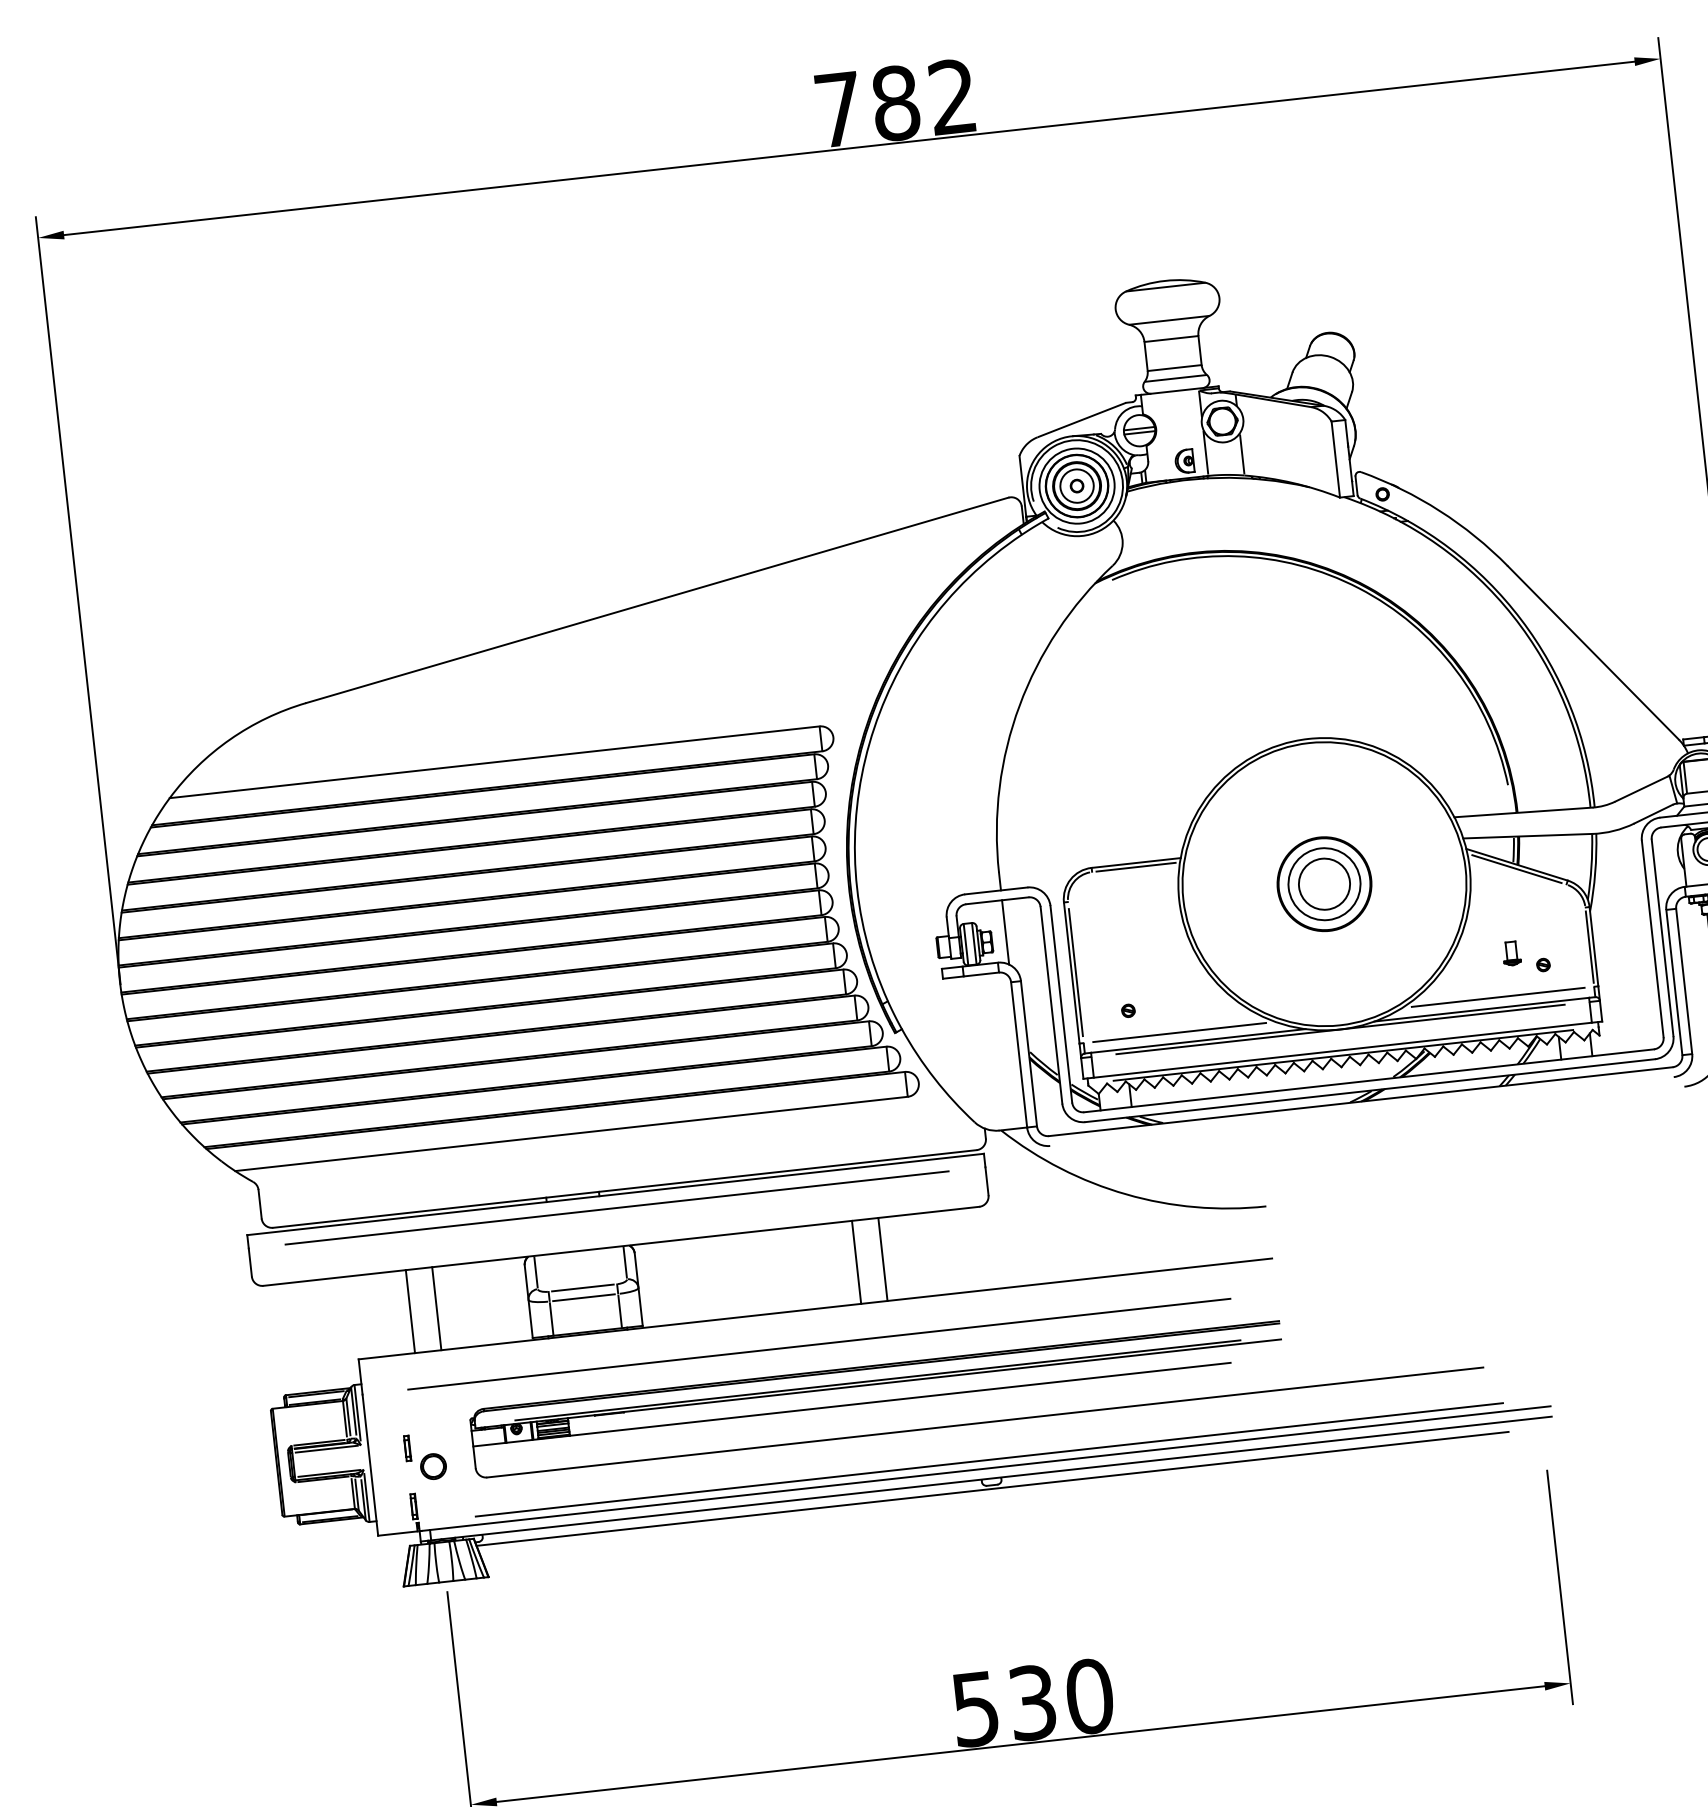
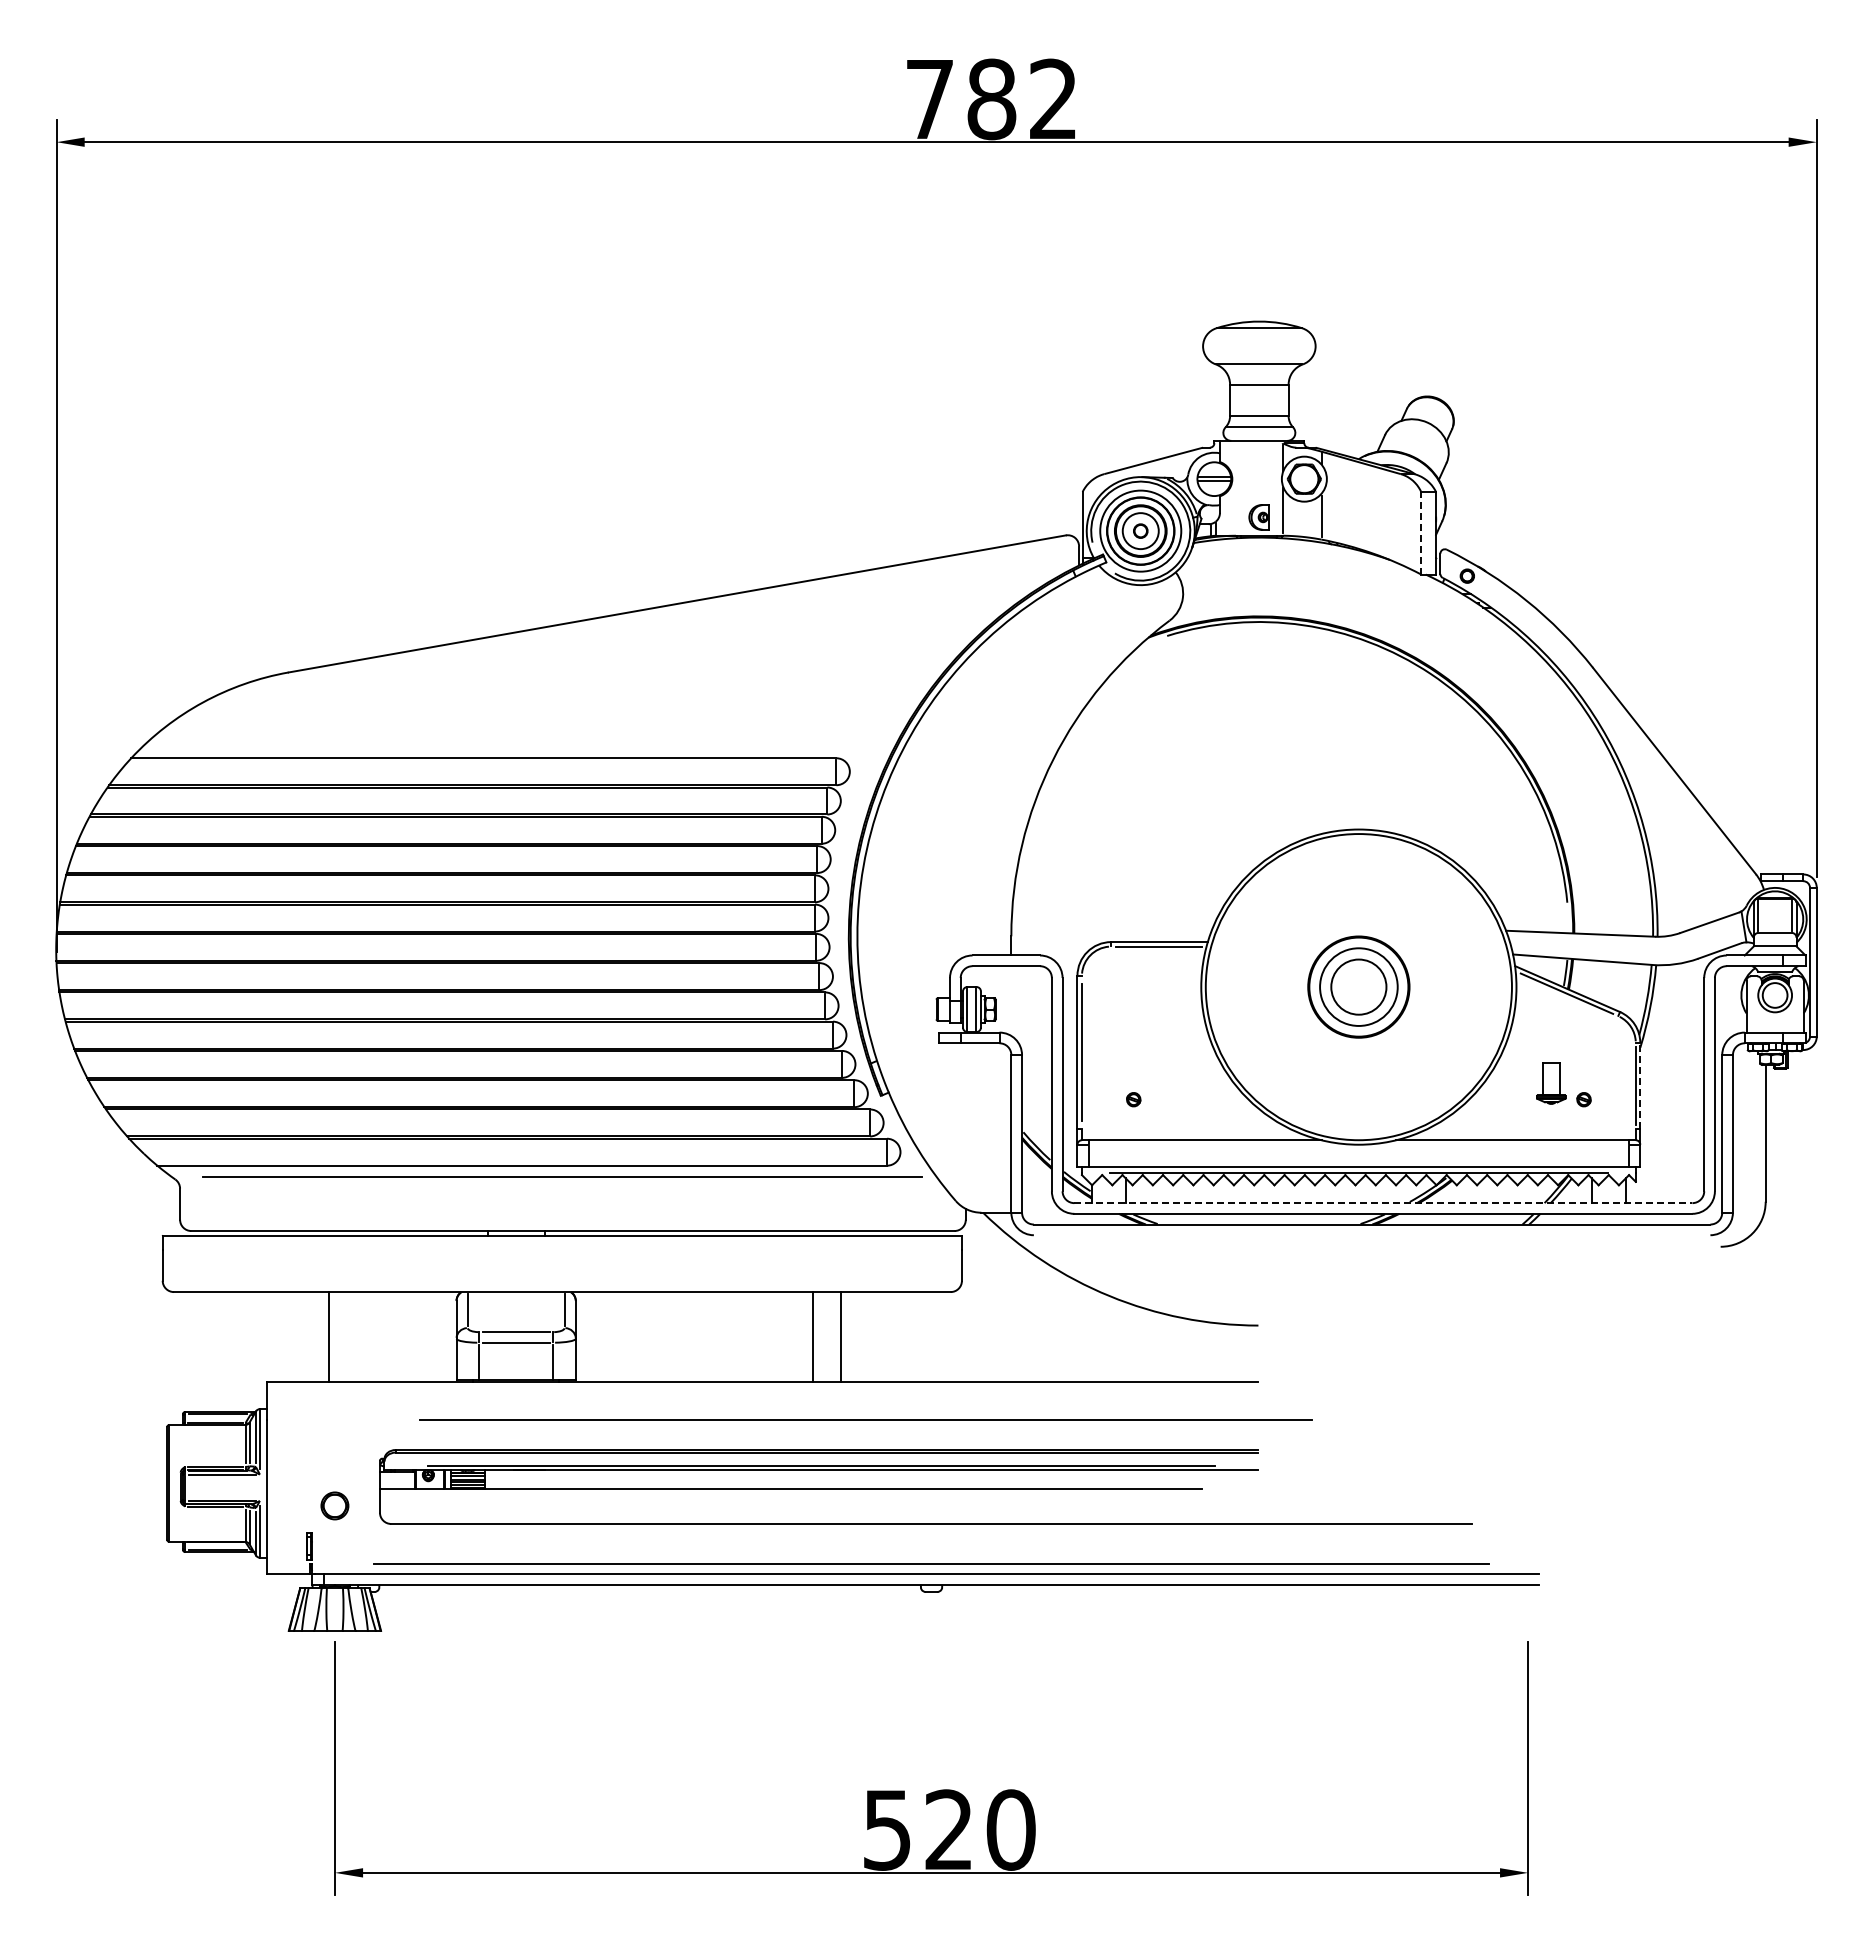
line: (1335, 458) -> (1421, 532), solid -> dashed
line: (1005, 931) -> (1011, 1000), removed
line: (1594, 946) -> (1640, 1085), solid -> dashed
part: (1511, 953) -> (1551, 1083), size x1.6
line: (1497, 996) -> (1531, 1128), removed
line: (1340, 1029) -> (1358, 1144), removed
line: (1179, 1032) -> (1185, 1128), removed
line: (1369, 1081) -> (1383, 1203), solid -> dashed
line: (617, 1207) -> (562, 1176), moved
line: (437, 1309) -> (357, 1337), removed
line: (818, 1343) -> (865, 1419), moved
part: (407, 1448) -> (309, 1483), removed
line: (992, 1489) -> (931, 1596), removed
text: (1031, 1702) -> (948, 1829), 530 -> 520

